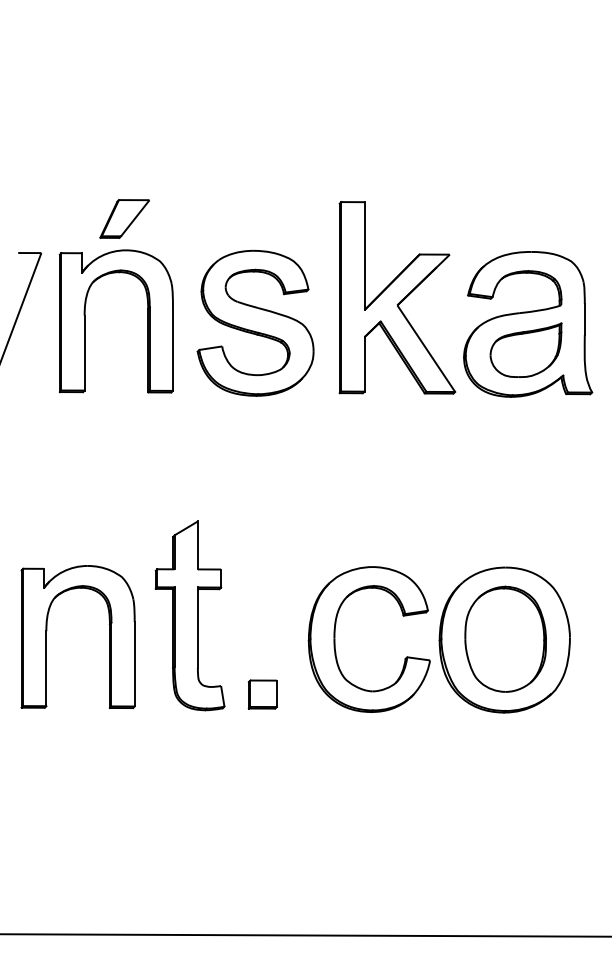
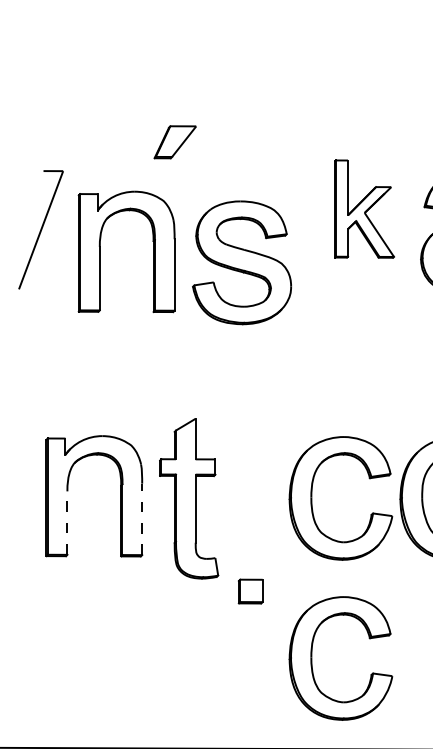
part: (124, 218) -> (175, 141), moved
part: (397, 297) -> (364, 208), size x0.6
part: (85, 321) -> (100, 251), moved
part: (255, 322) -> (241, 262), moved
part: (189, 615) -> (188, 498), moved
line: (134, 663) -> (142, 518), solid -> dashed
line: (46, 668) -> (67, 522), solid -> dashed
part: (262, 694) -> (250, 591), moved
part: (335, 828) -> (312, 658), added

